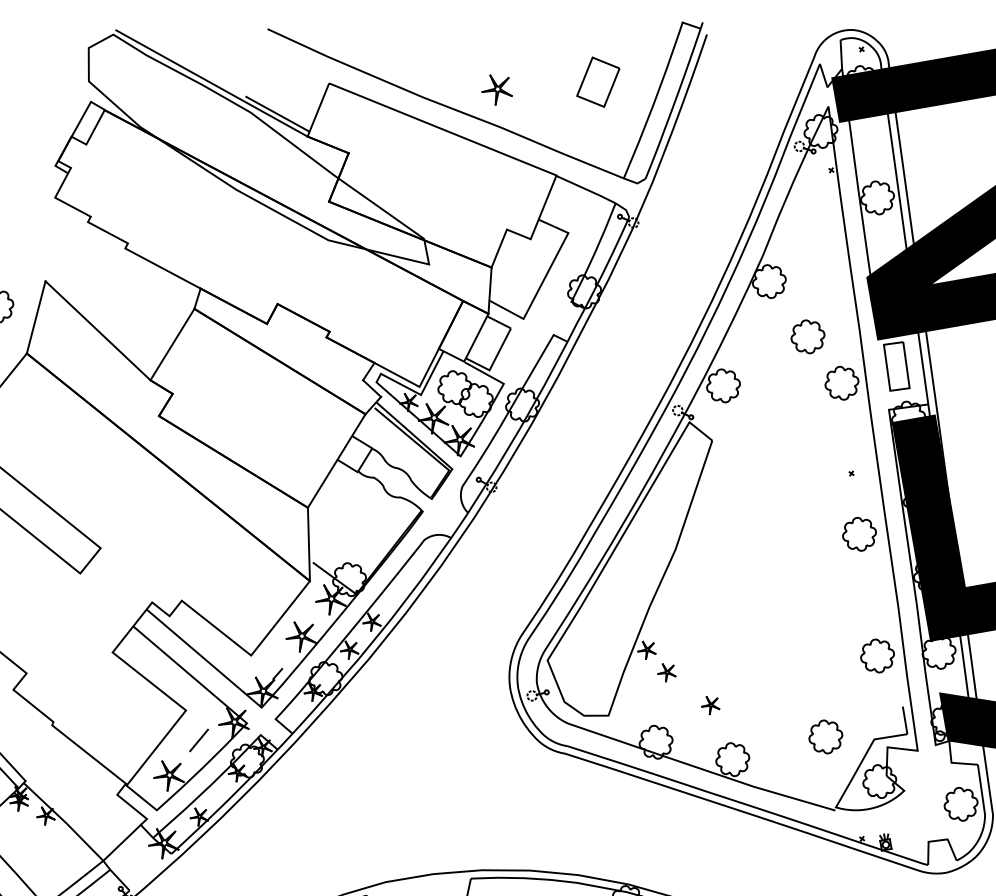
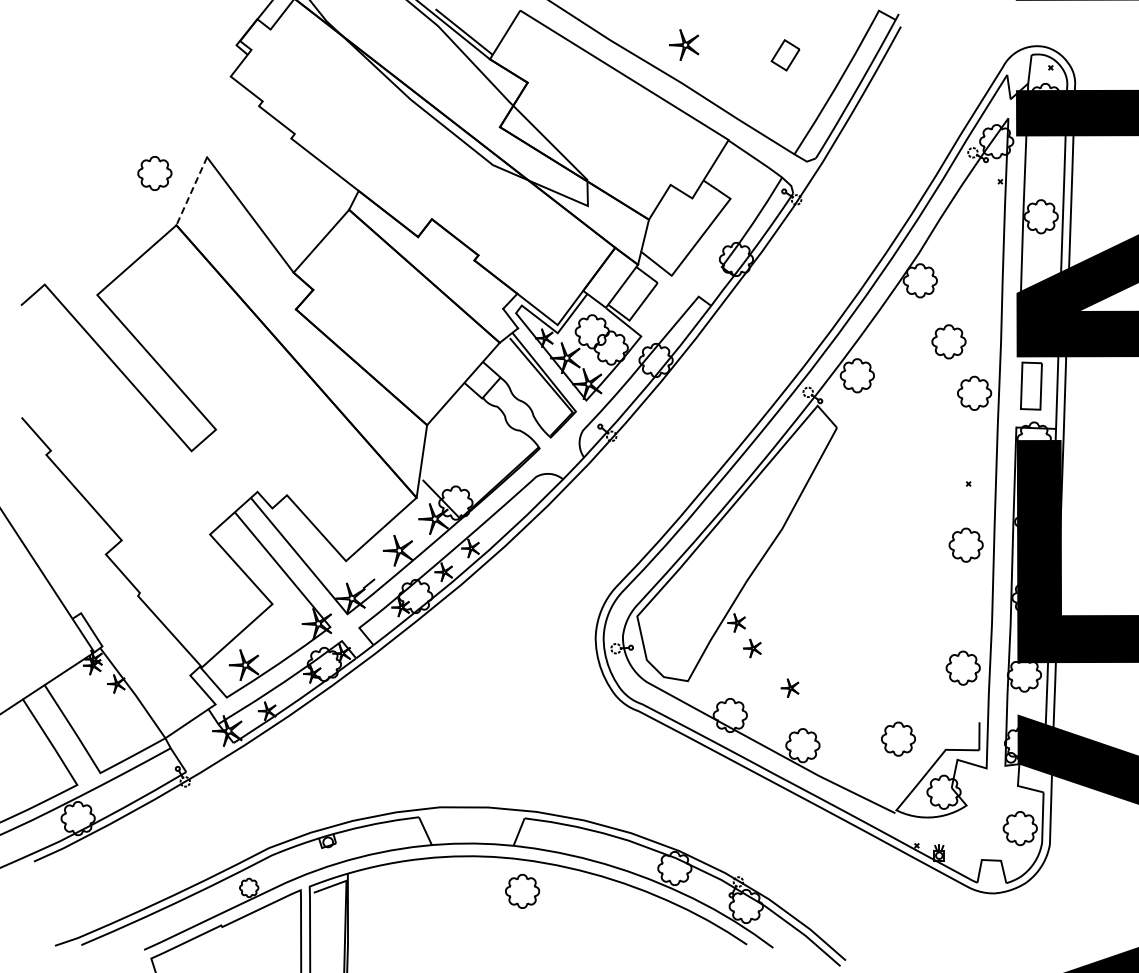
part: (598, 82) -> (785, 55), size x0.6
line: (35, 317) -> (191, 191), solid -> dashed
line: (198, 740) -> (279, 635), removed

